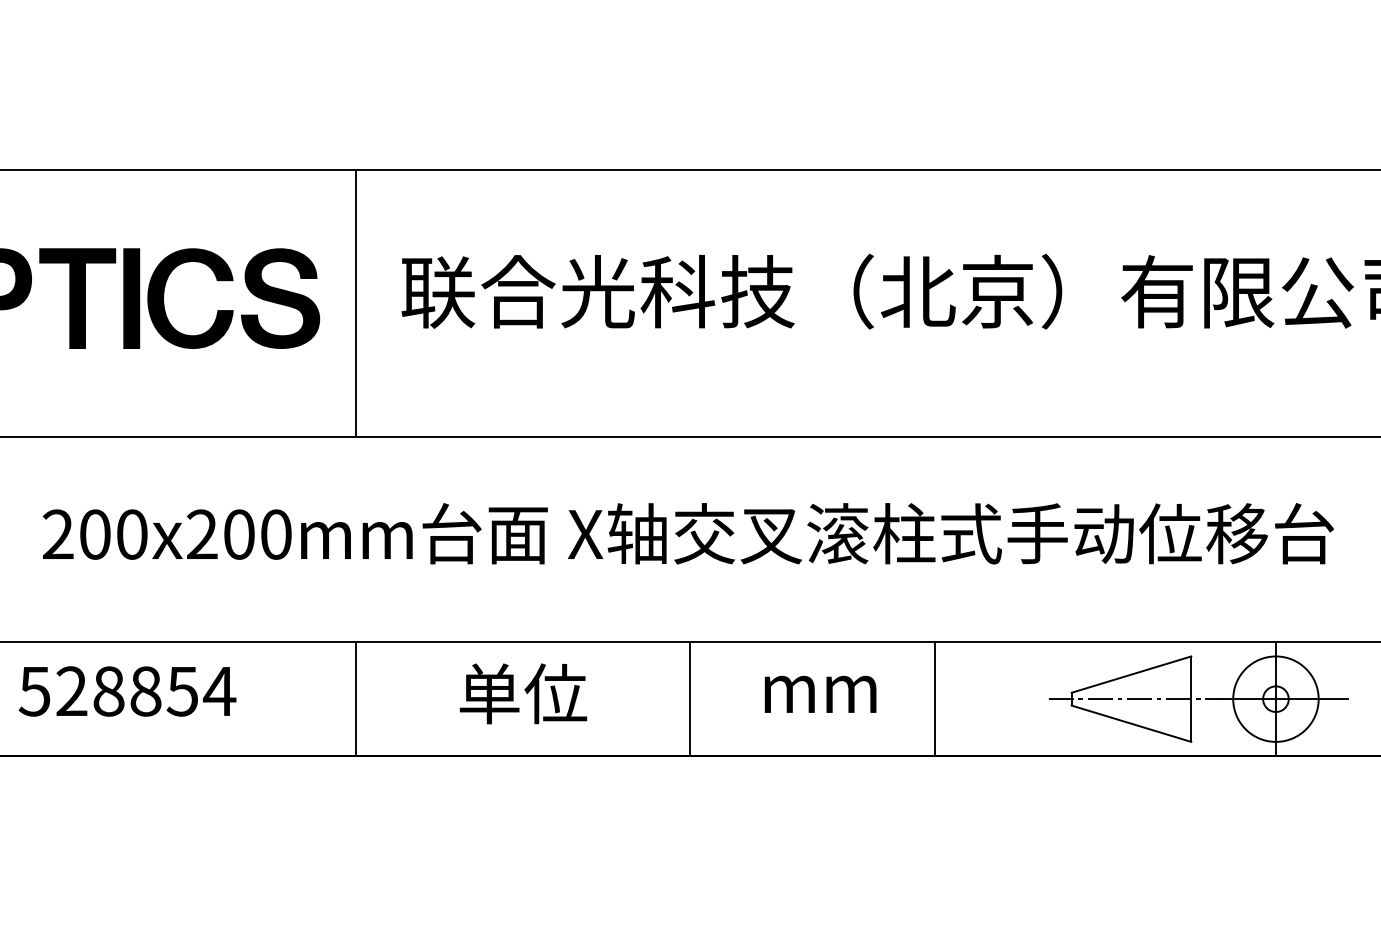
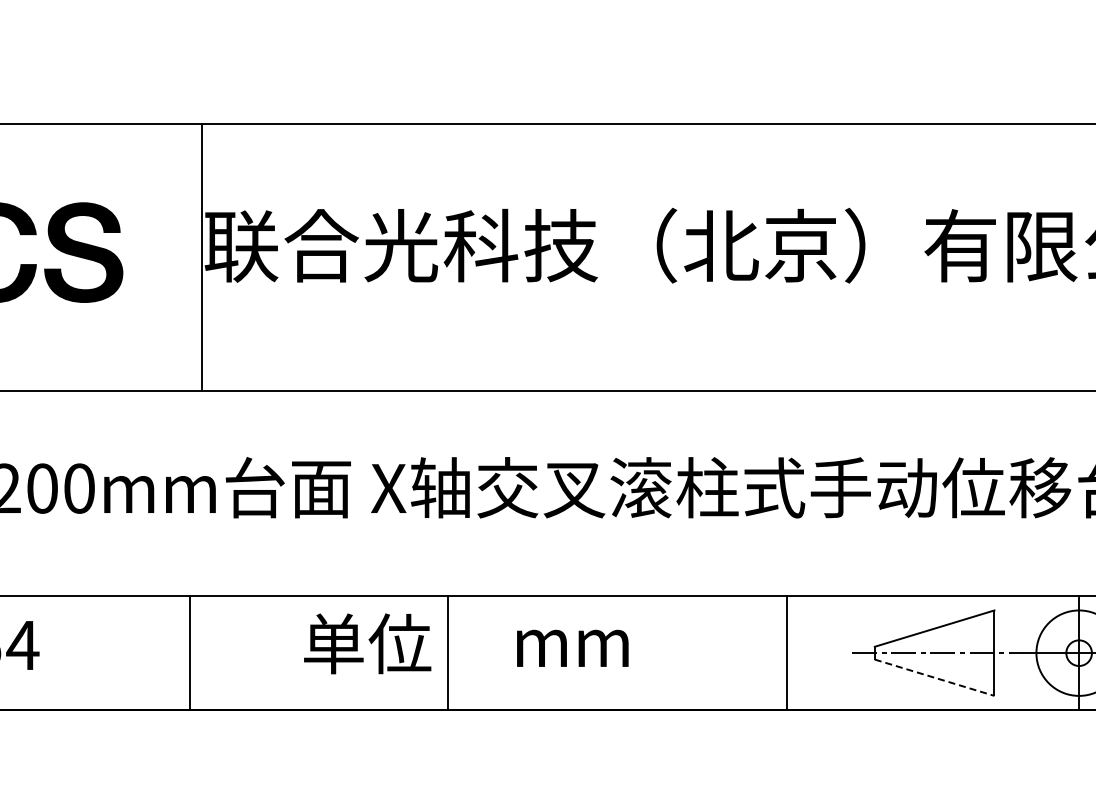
line: (355, 302) -> (201, 256), moved
text: (523, 693) -> (367, 643), moved
text: (820, 693) -> (572, 647), moved
line: (355, 699) -> (189, 653), moved
line: (689, 699) -> (447, 653), moved
line: (935, 699) -> (787, 653), moved
line: (1131, 723) -> (934, 677), solid -> dashed

